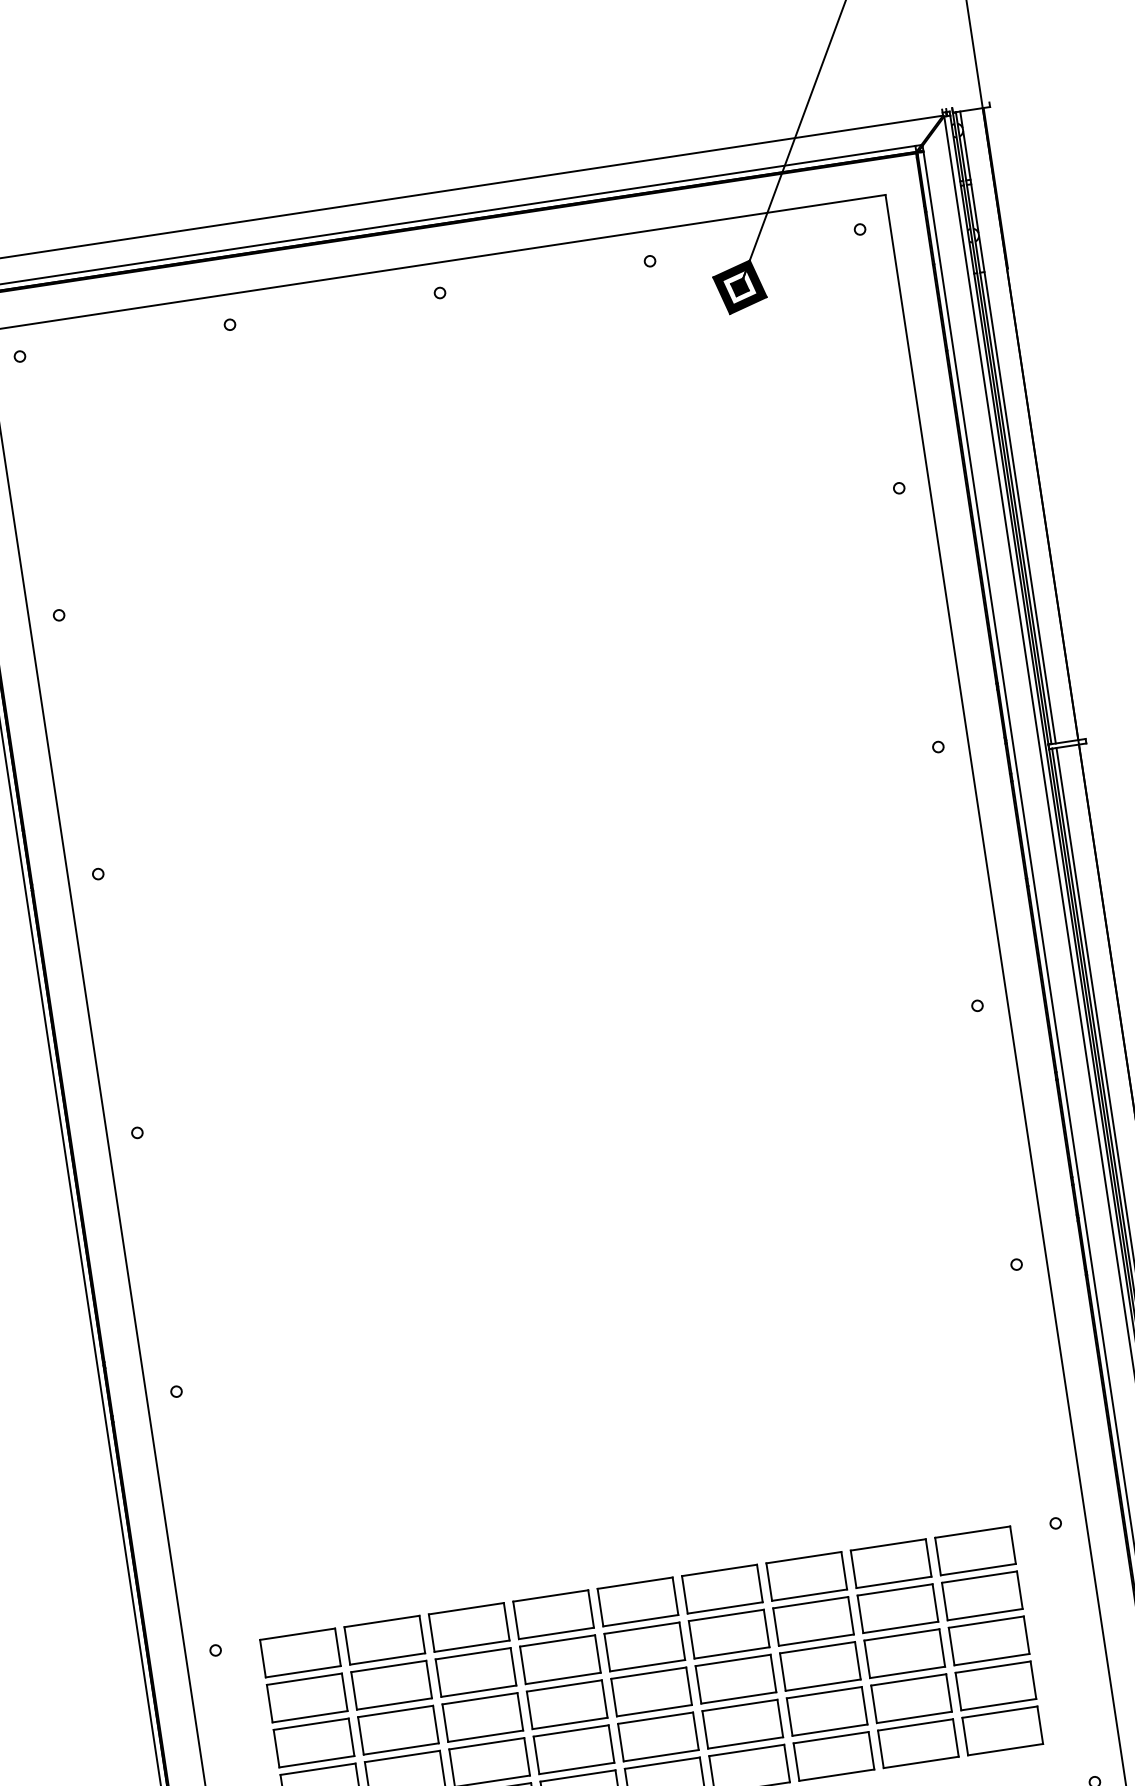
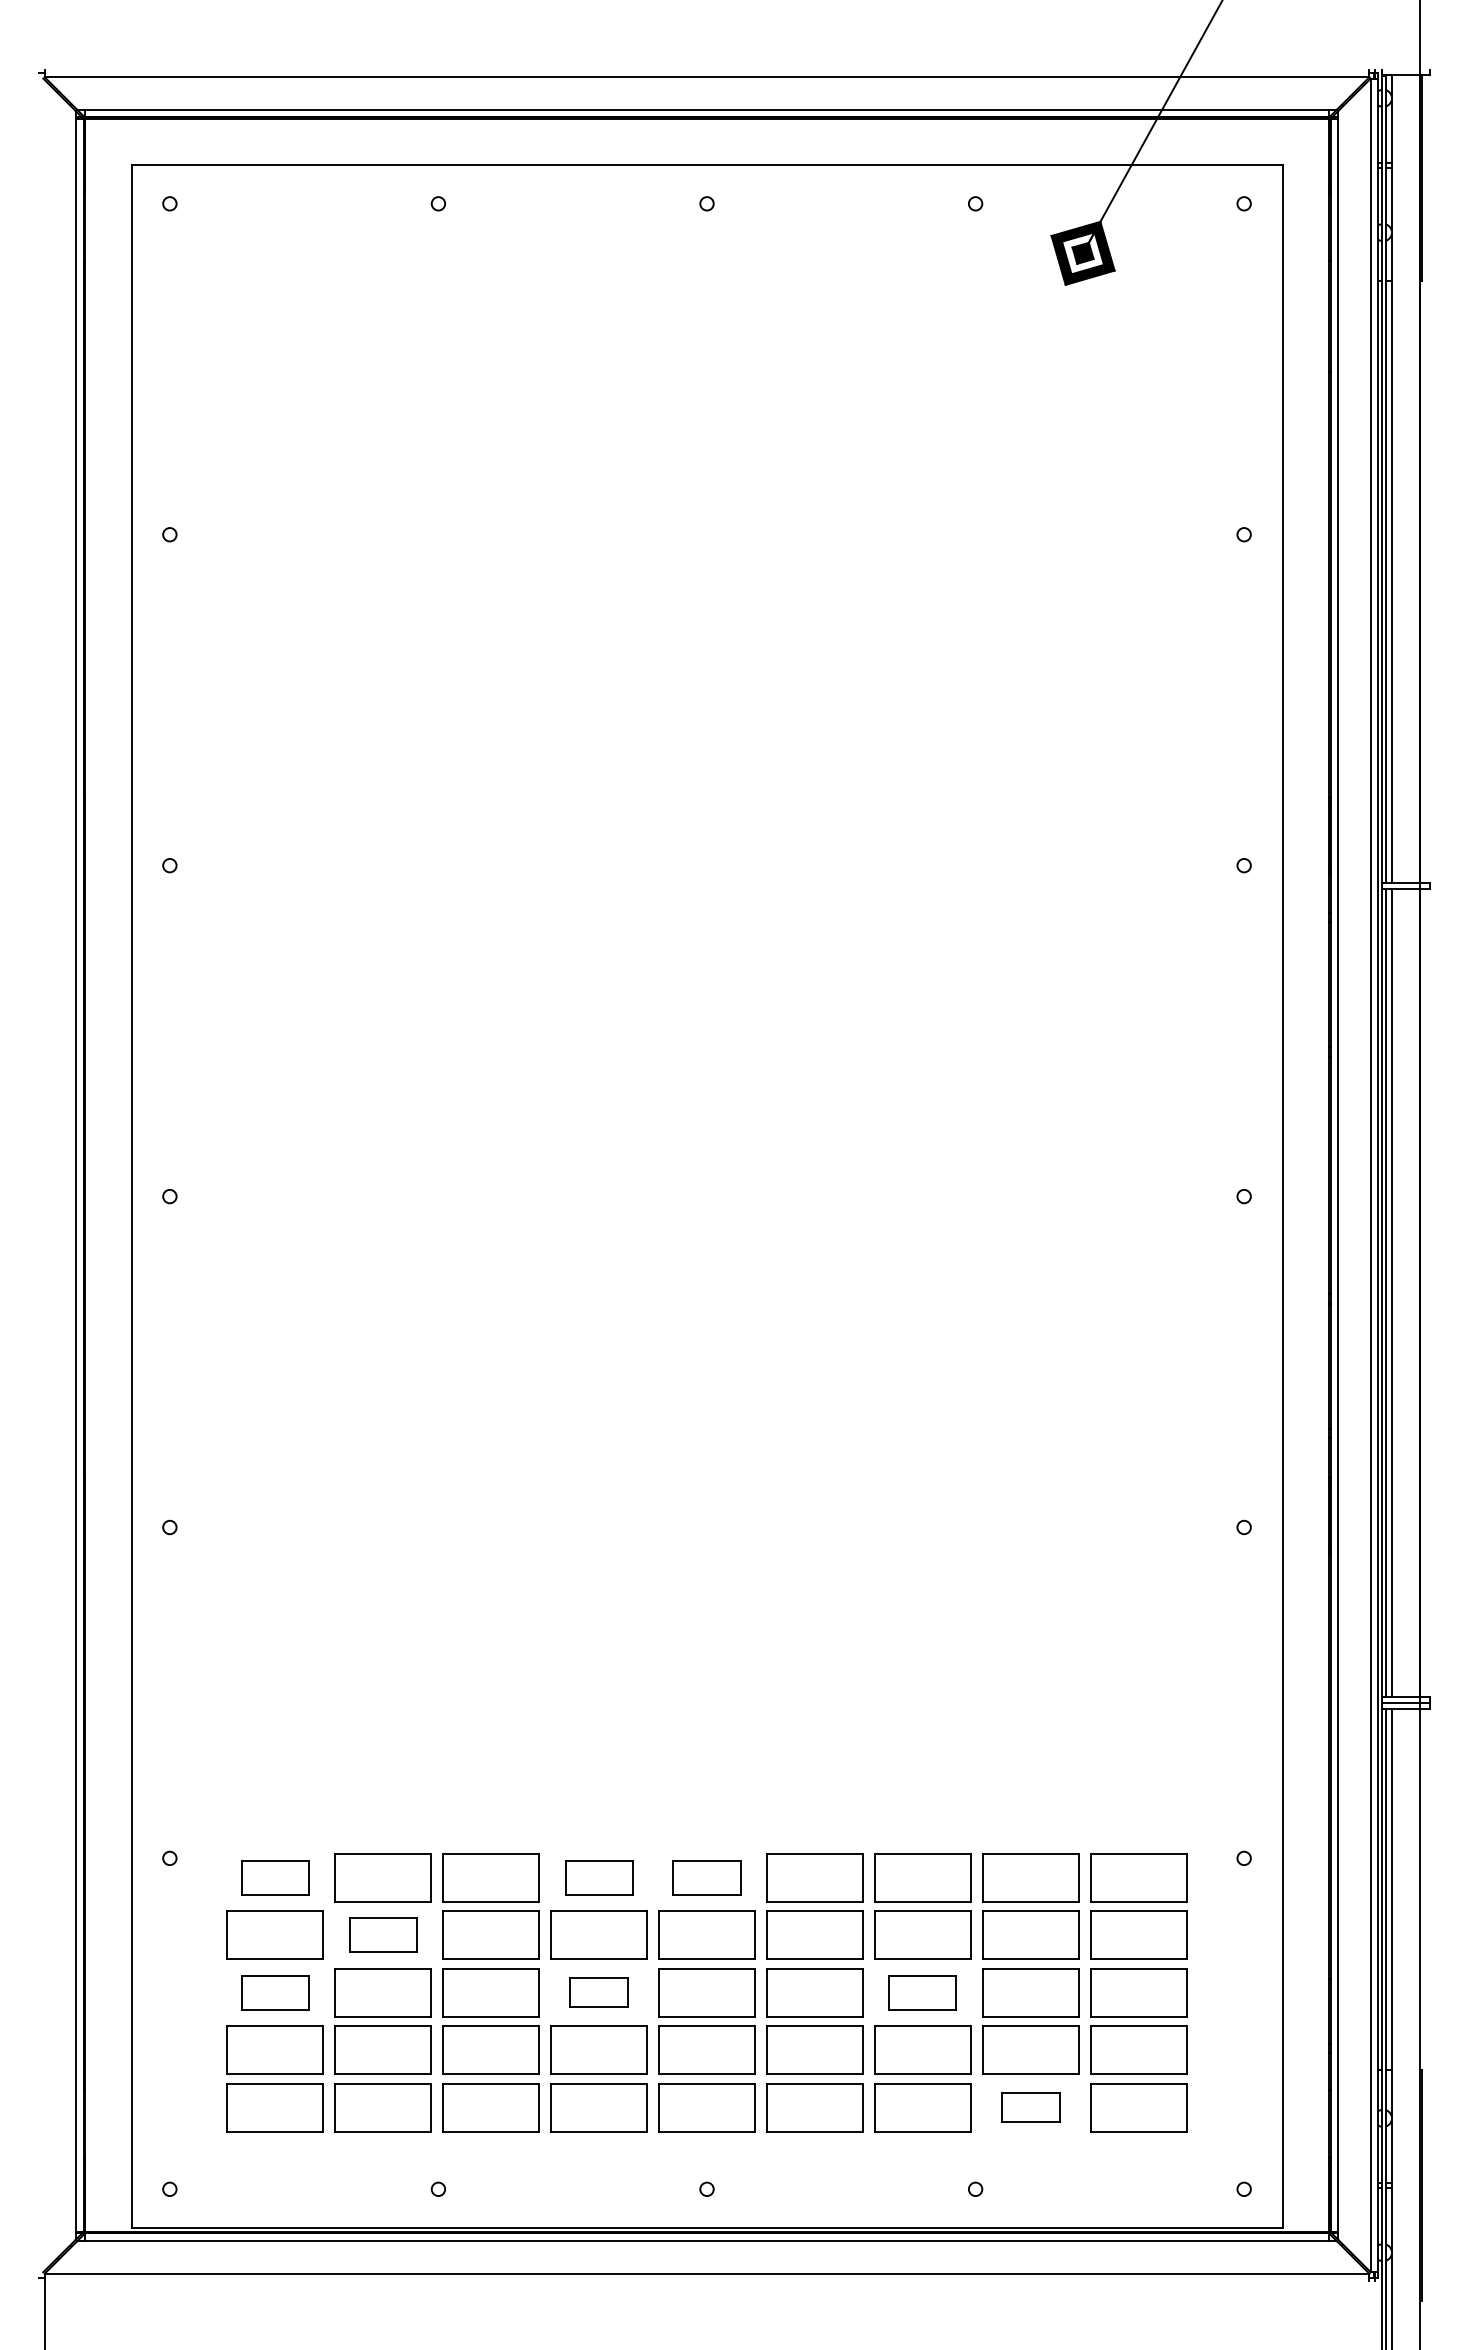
part: (637, 1601) -> (706, 1877), size x0.7
part: (553, 1614) -> (598, 1877), size x0.7
part: (299, 1653) -> (274, 1877), size x0.7
part: (820, 1666) -> (922, 1992), size x0.7
part: (390, 1684) -> (382, 1934), size x0.7
part: (566, 1704) -> (598, 1992), size x0.6
part: (313, 1742) -> (274, 1992), size x0.7
part: (918, 1743) -> (1030, 2107), size x0.6

